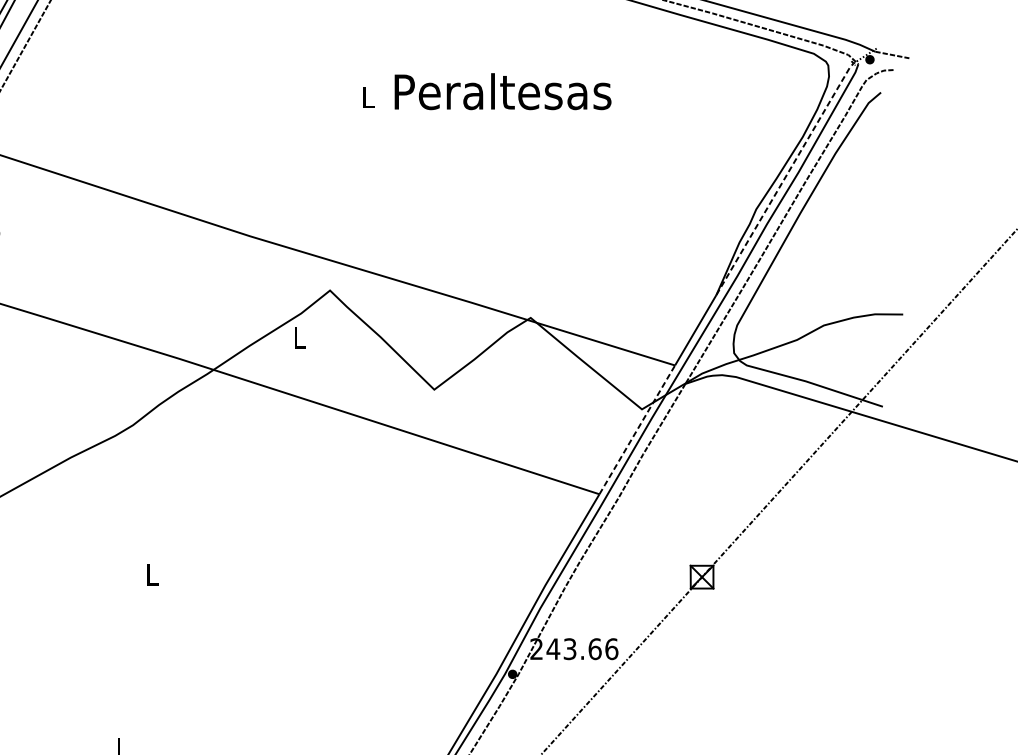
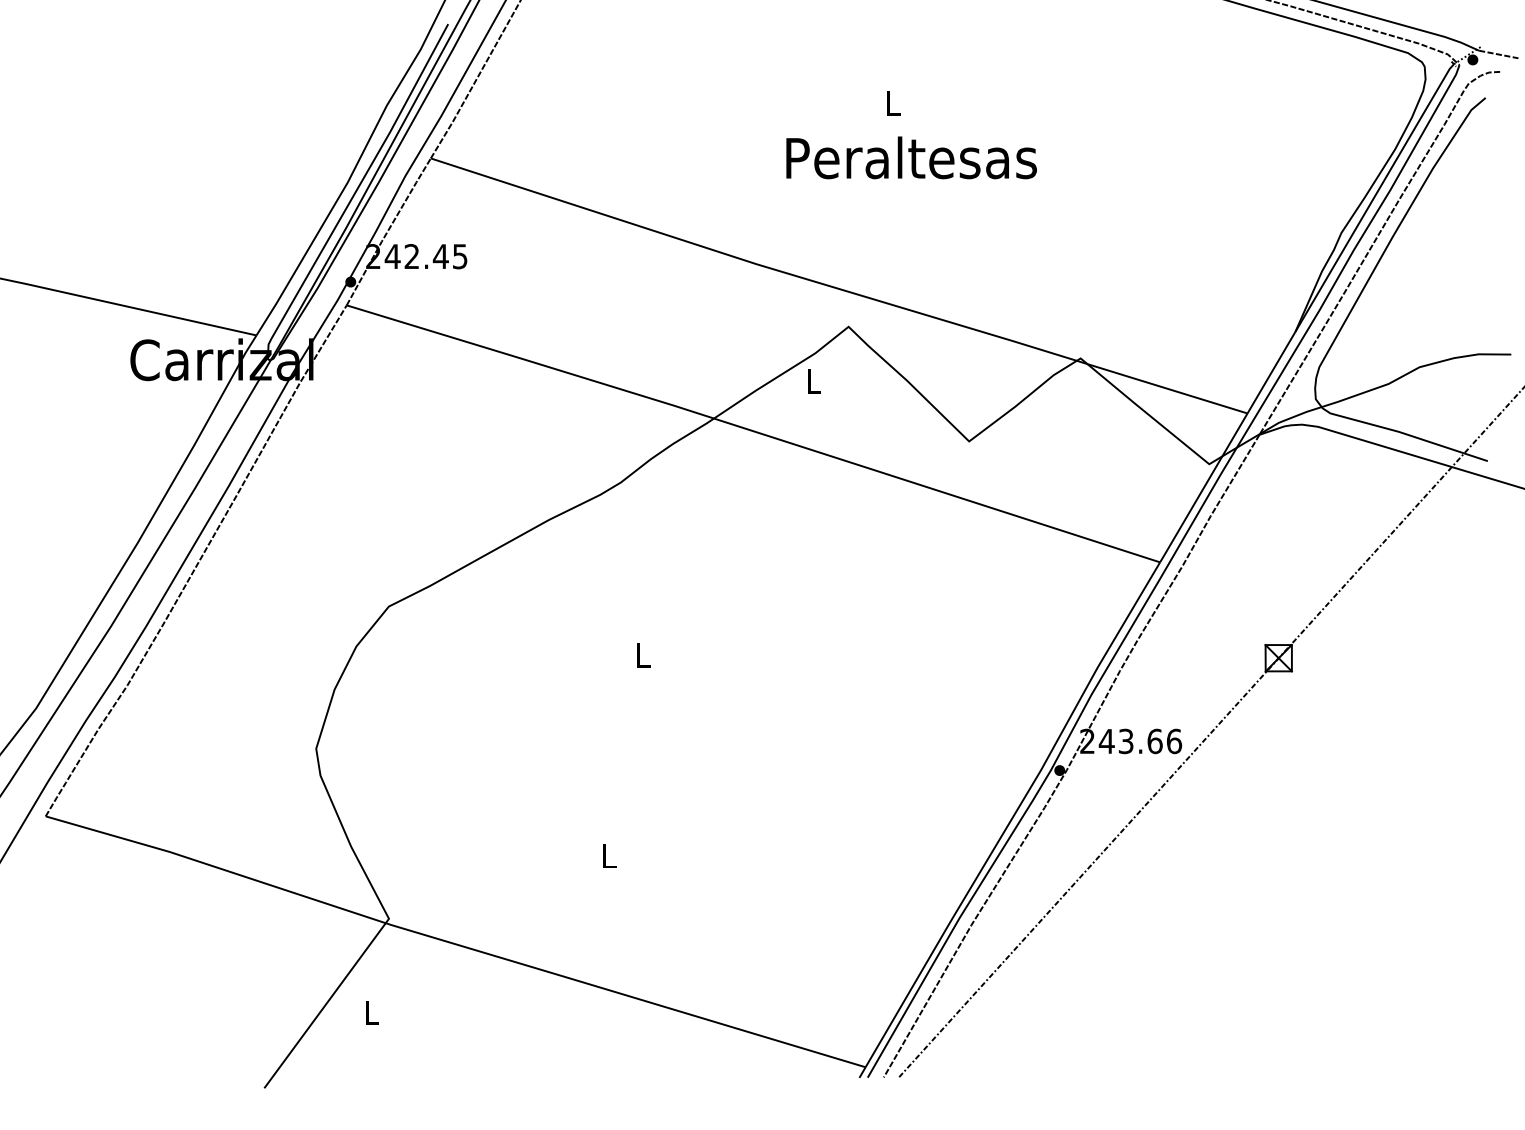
text: (502, 91) -> (911, 157), moved
line: (784, 177) -> (1374, 196), dashed -> solid
line: (636, 429) -> (1203, 487), dashed -> solid

